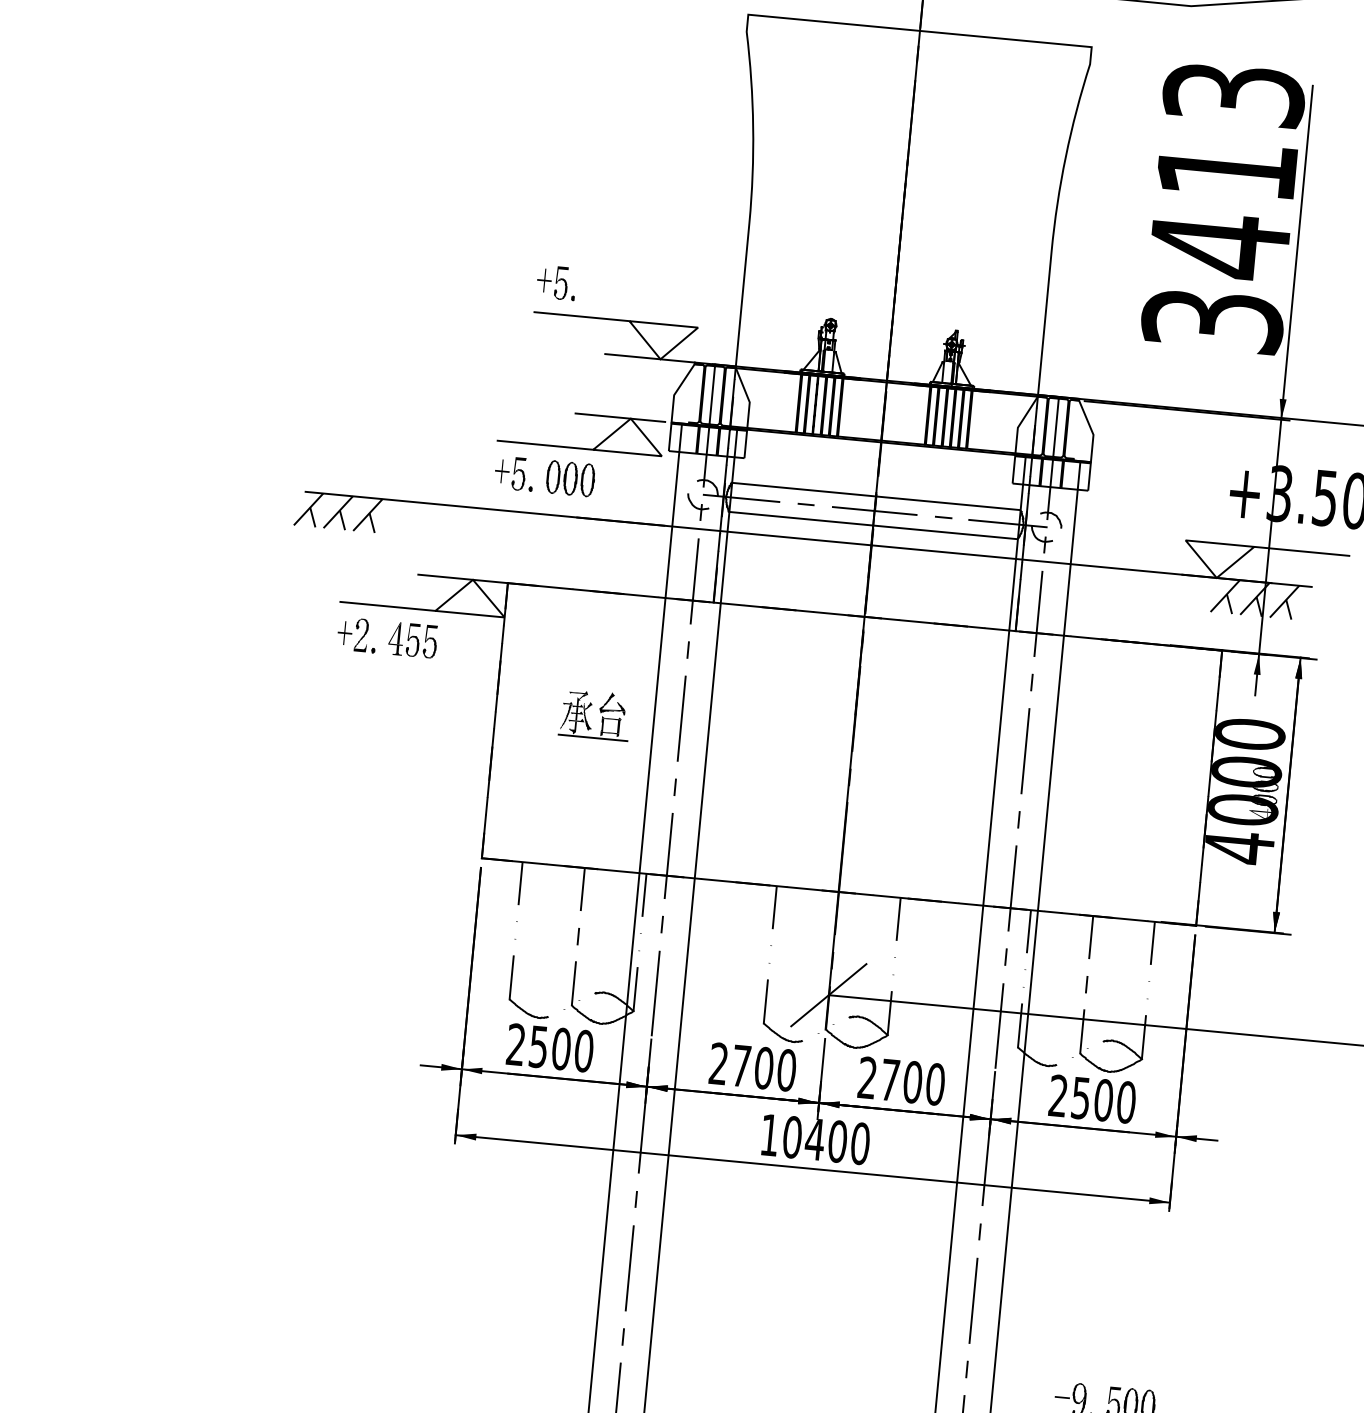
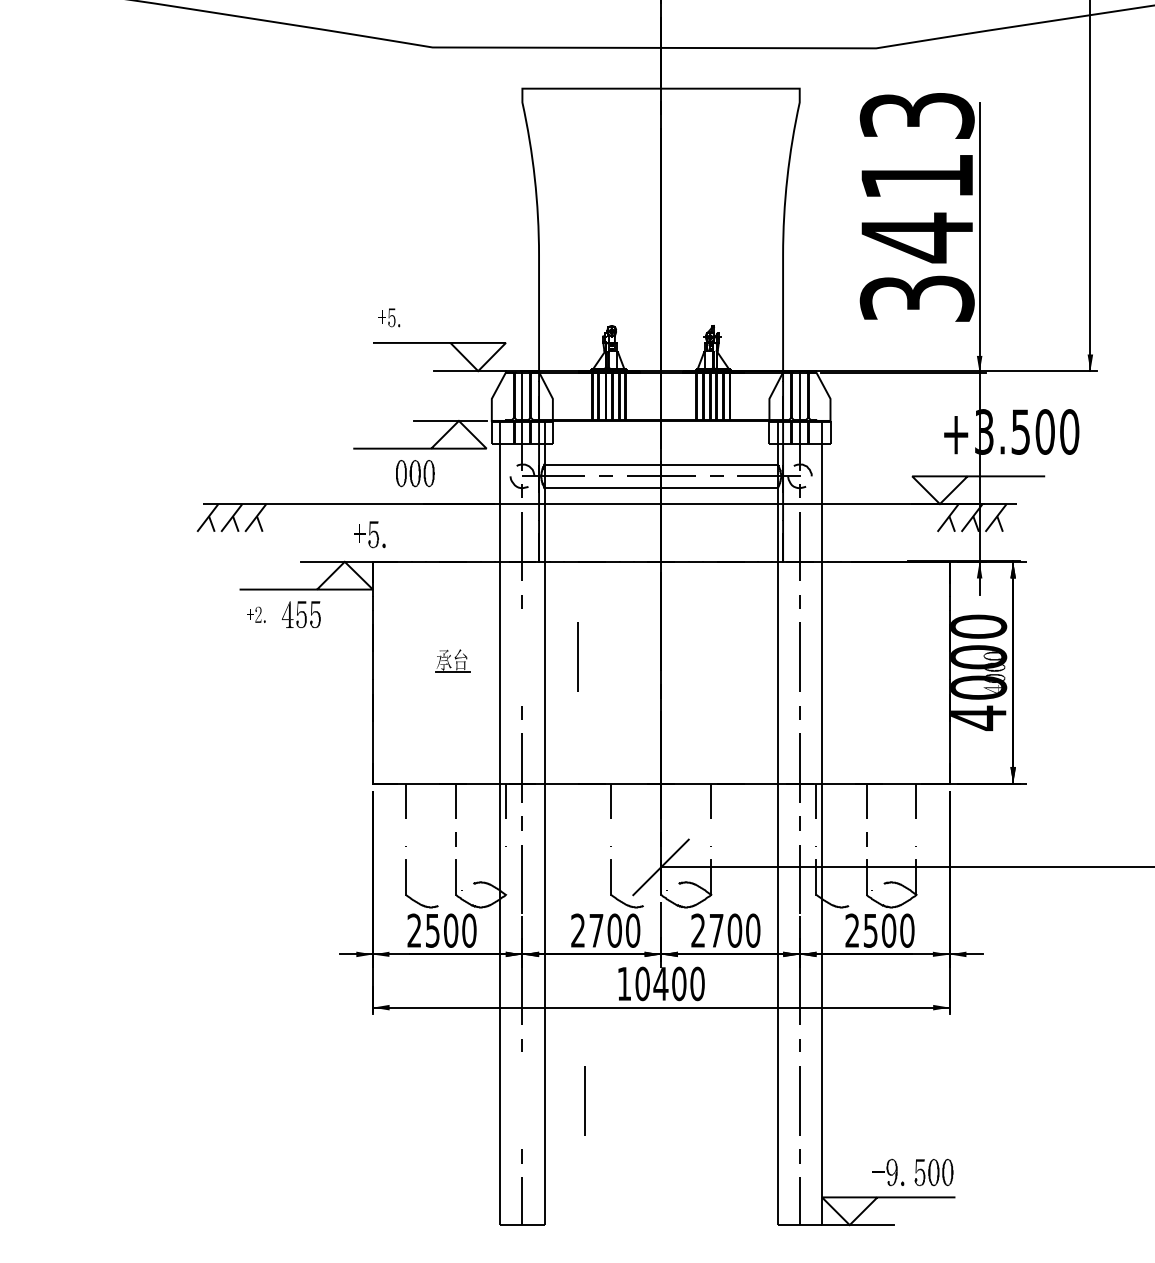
part: (555, 282) -> (388, 317), size x0.7
part: (513, 473) -> (369, 534), moved
part: (357, 634) -> (256, 614), size x0.6
part: (594, 714) -> (452, 660), size x0.6
line: (680, 717) -> (577, 656), moved
line: (635, 989) -> (505, 877), removed
line: (628, 1267) -> (584, 1100), moved

